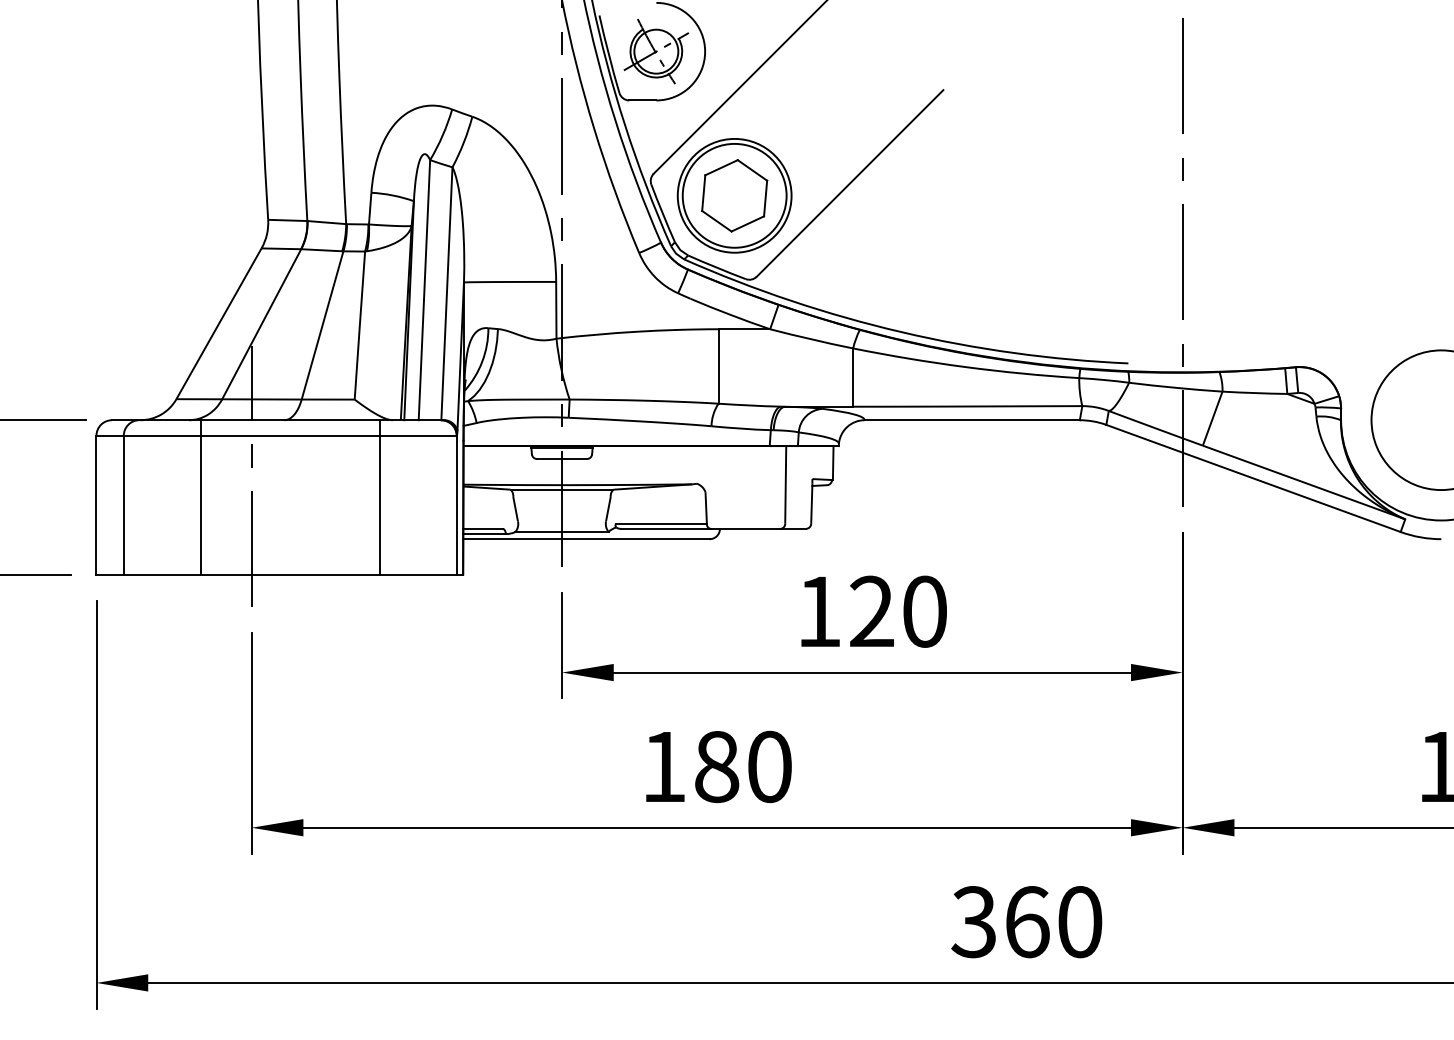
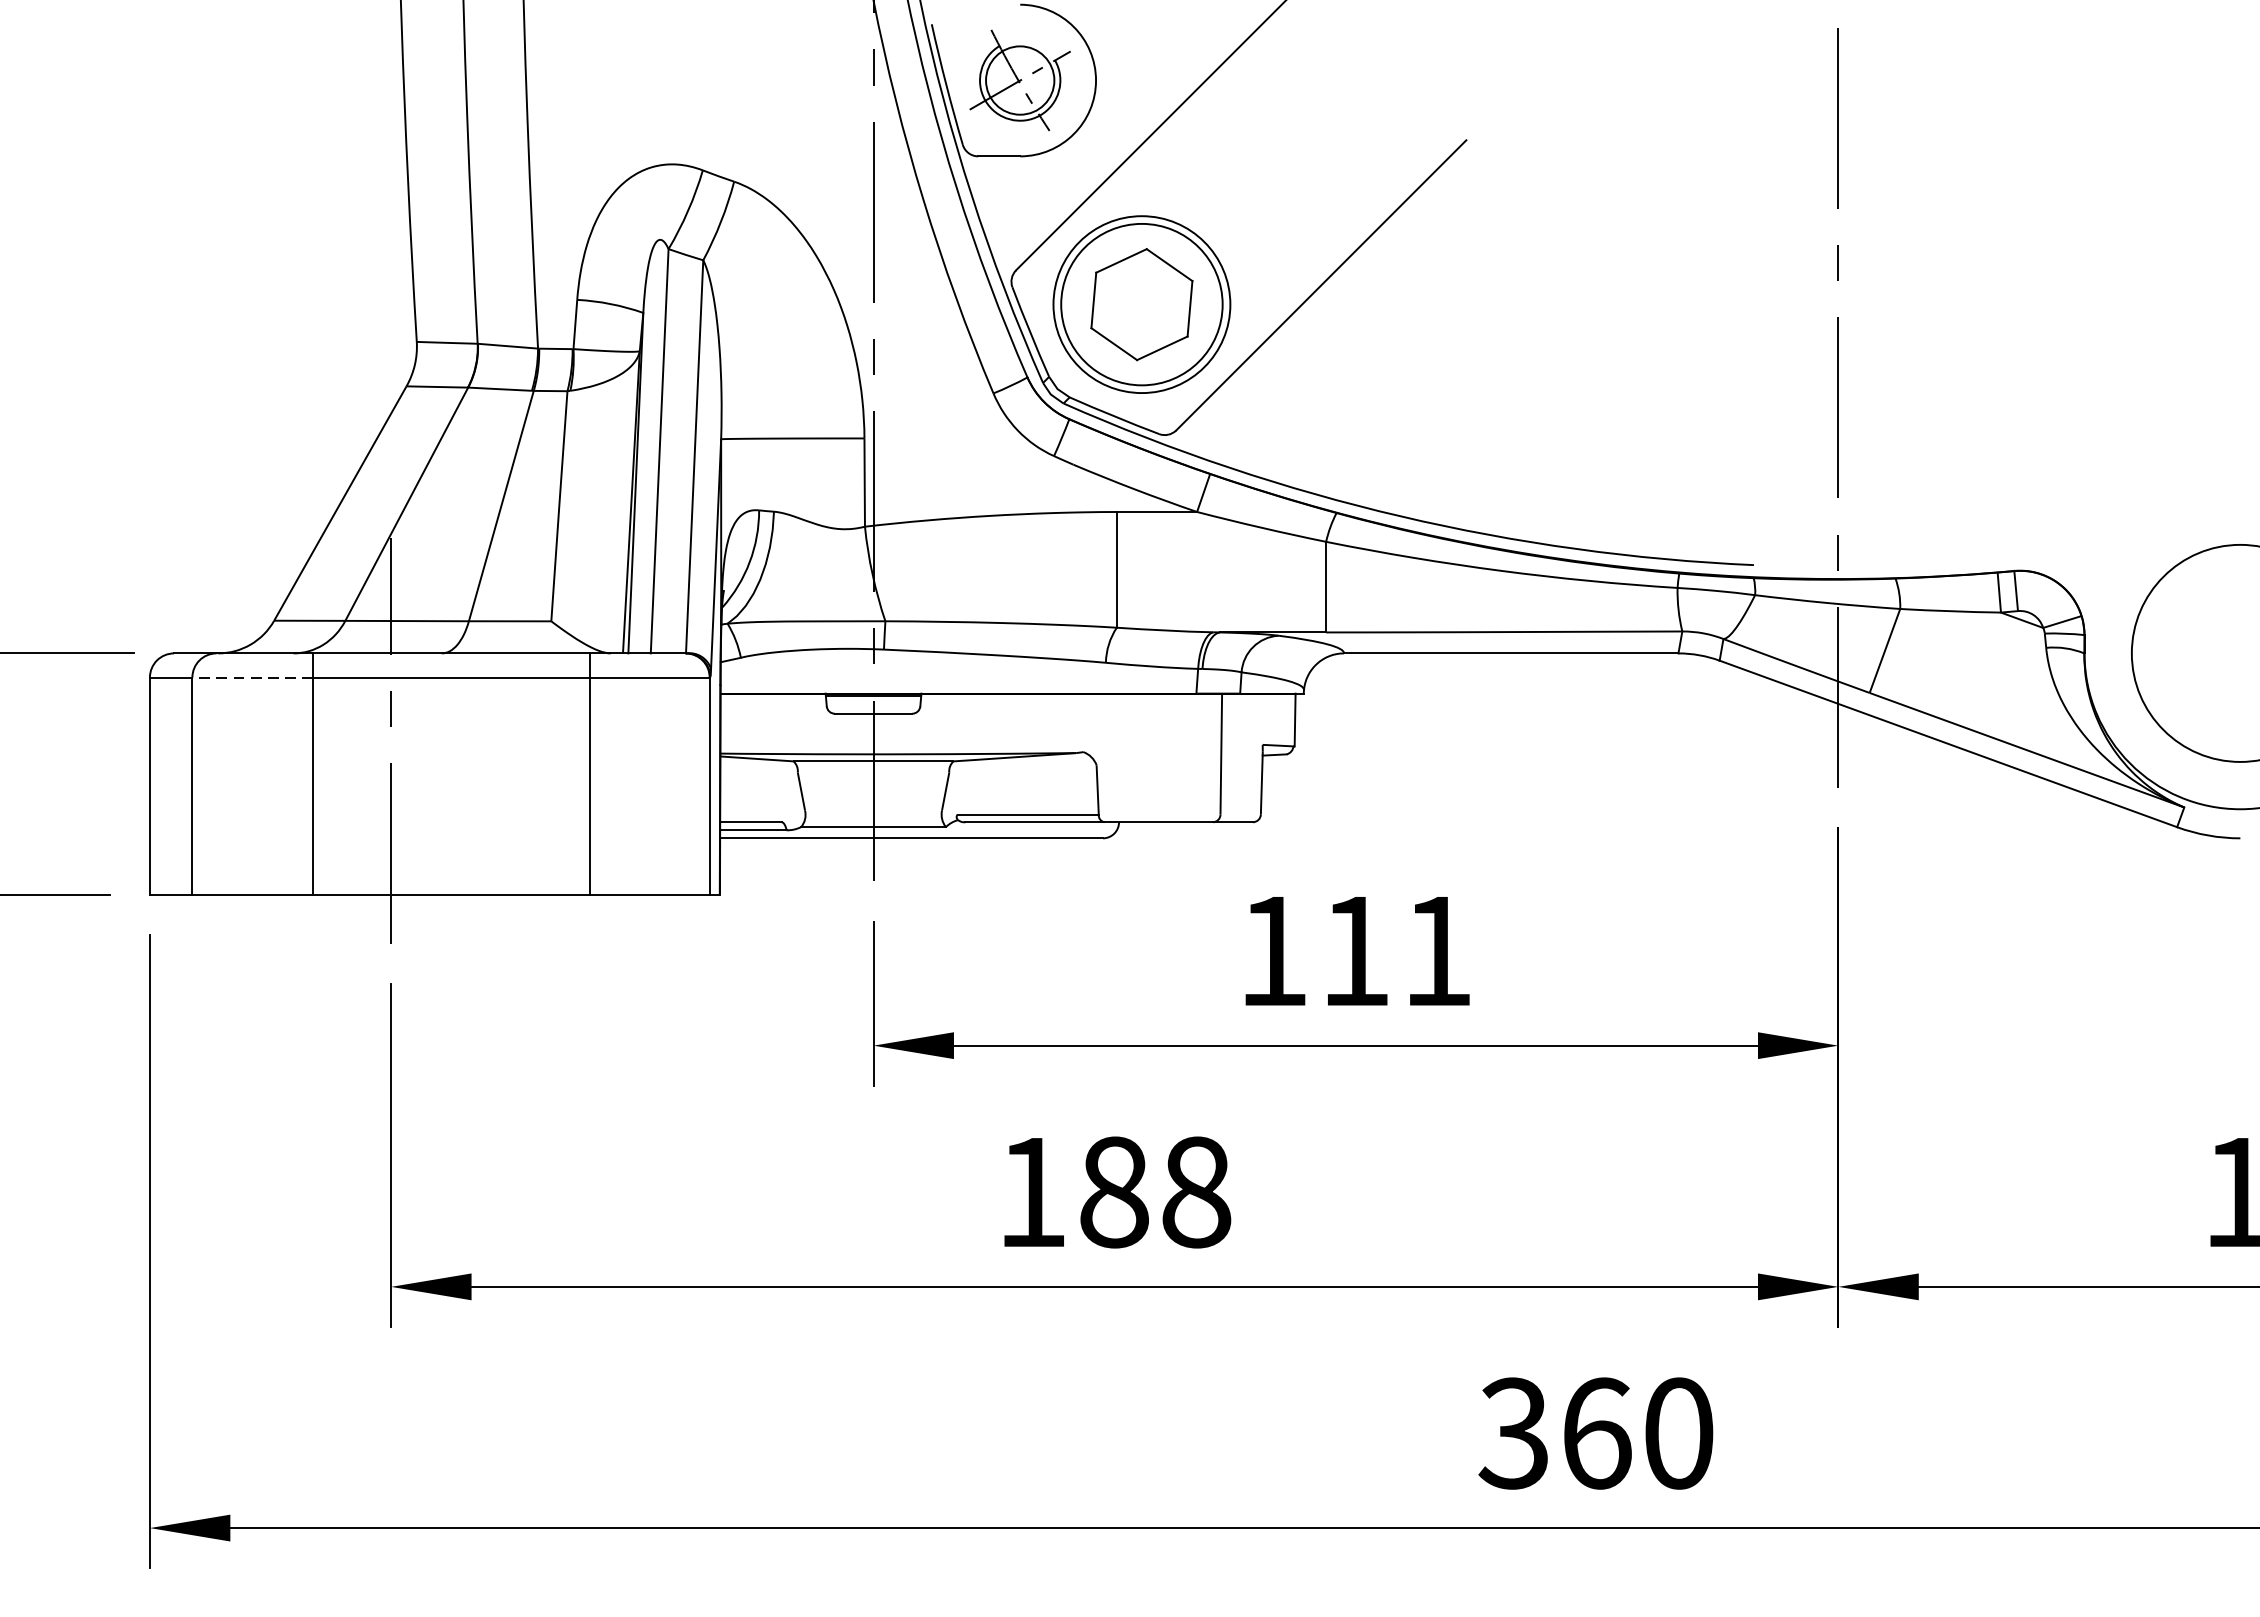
line: (162, 435) -> (252, 677), solid -> dashed
text: (898, 611) -> (1396, 950), 120 -> 111
text: (770, 766) -> (1197, 1191), 180 -> 188

